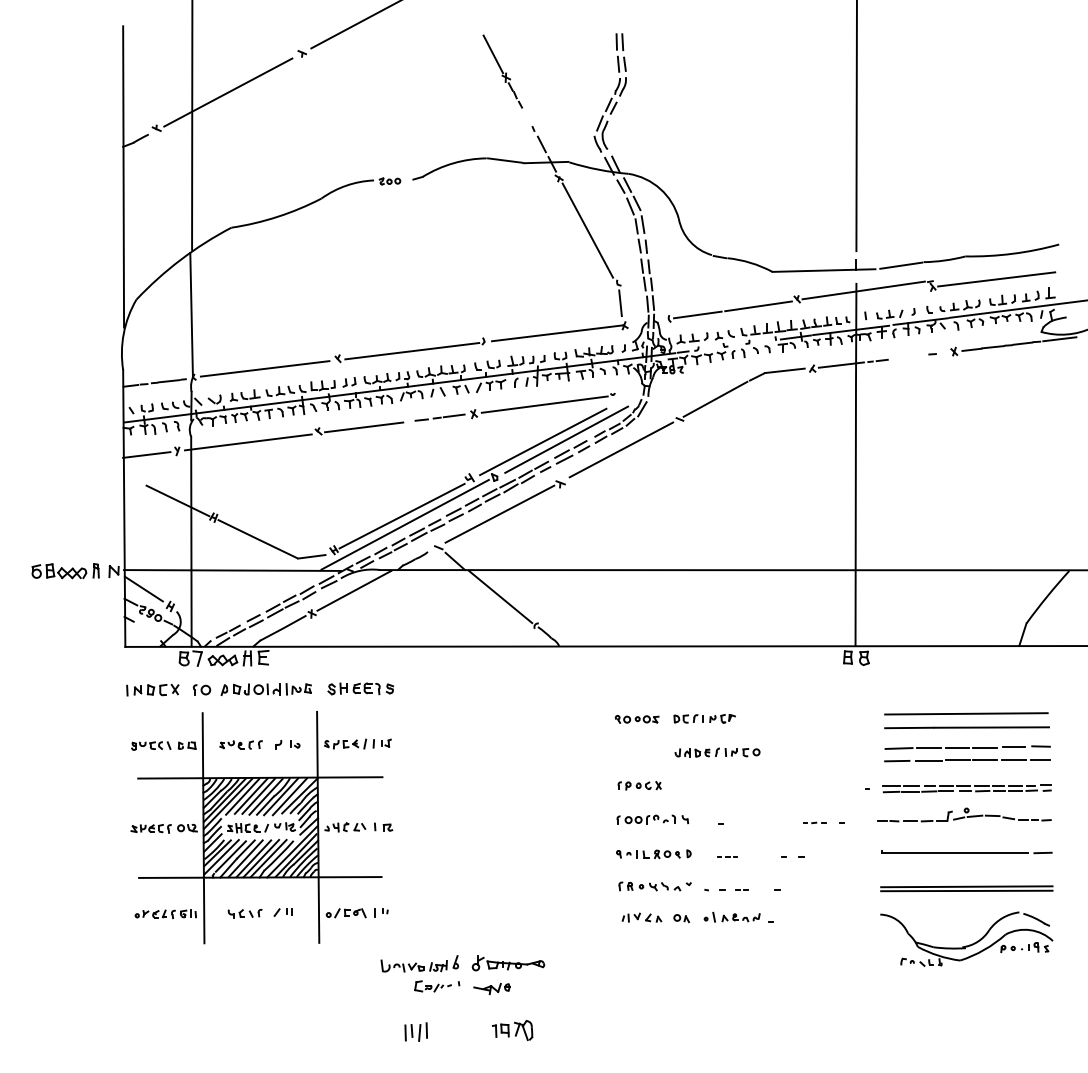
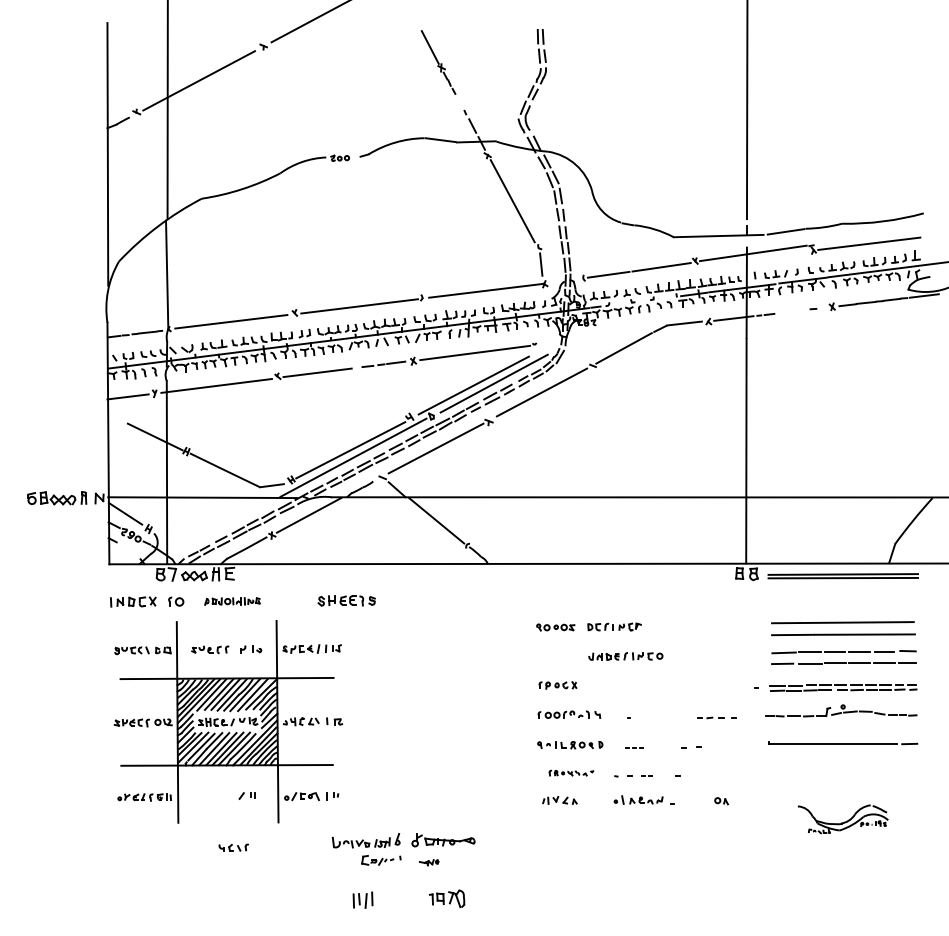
part: (360, 688) -> (346, 600), moved
part: (266, 689) -> (232, 601), size x0.7
part: (814, 822) -> (710, 717), size x1.4
part: (655, 885) -> (571, 772), size x0.7
part: (965, 889) -> (842, 576), moved
part: (244, 913) -> (233, 847), moved
part: (681, 918) -> (721, 801), moved
part: (965, 939) -> (842, 819), size x0.6
part: (491, 988) -> (428, 862), size x0.6

